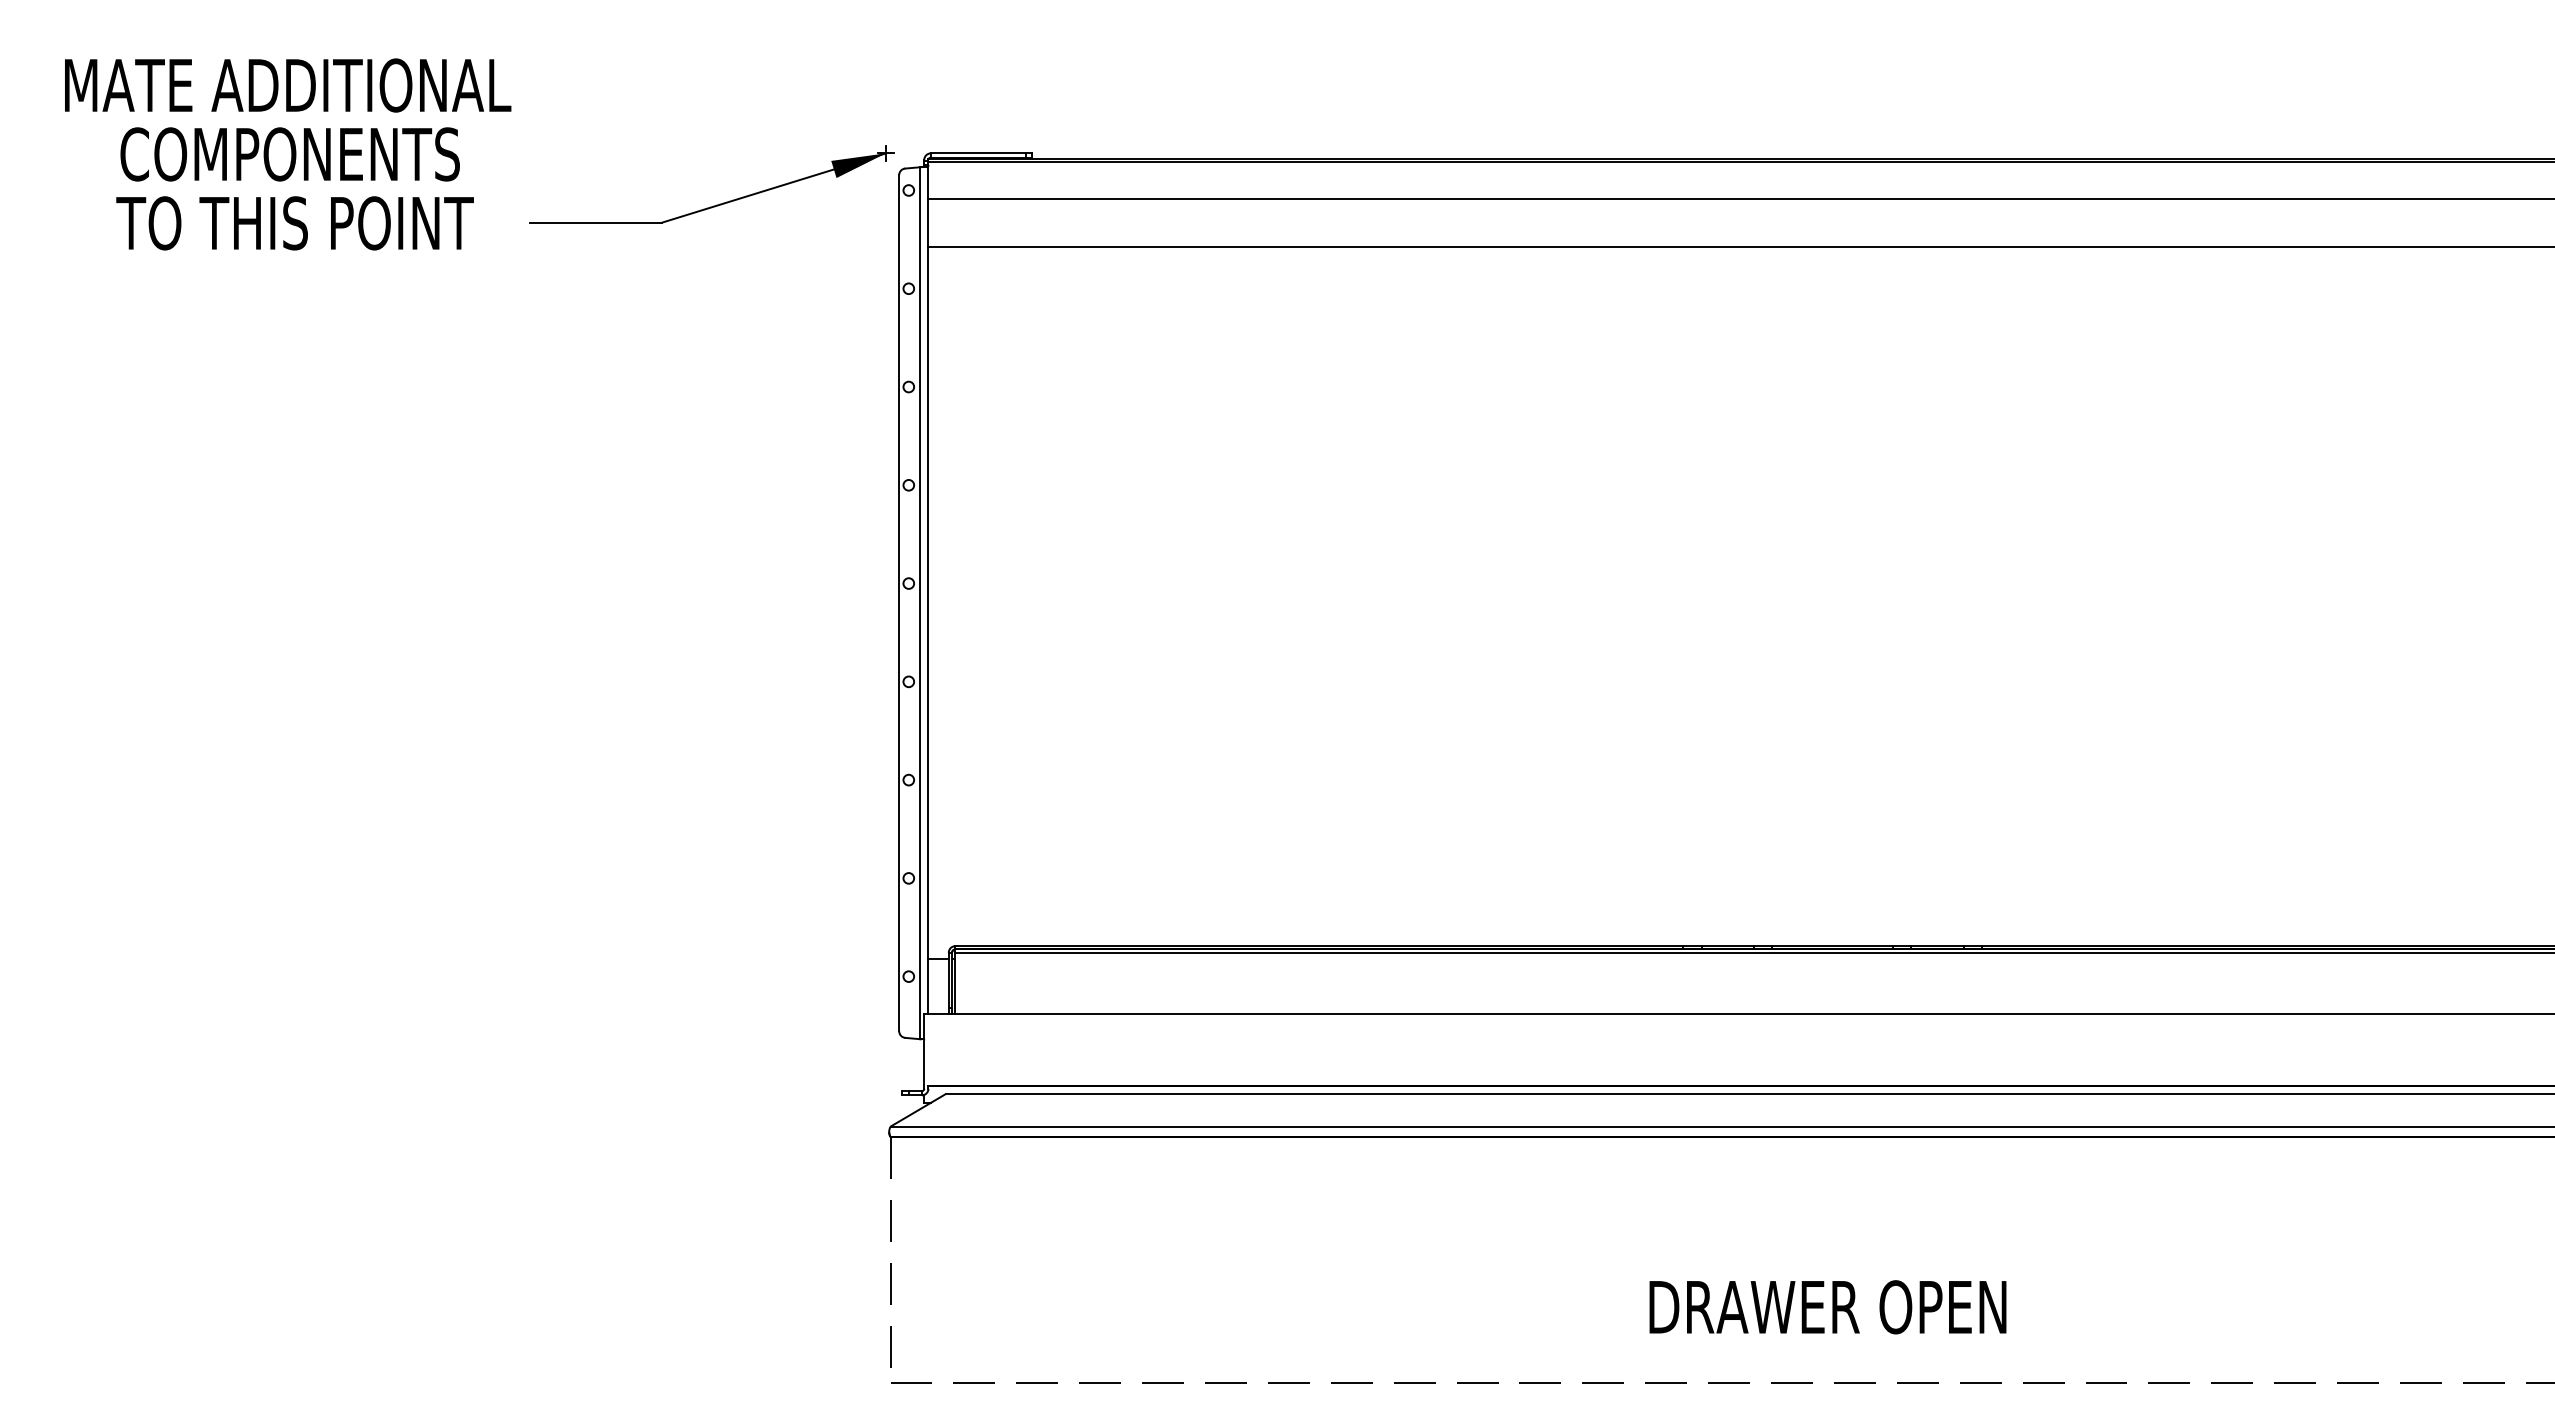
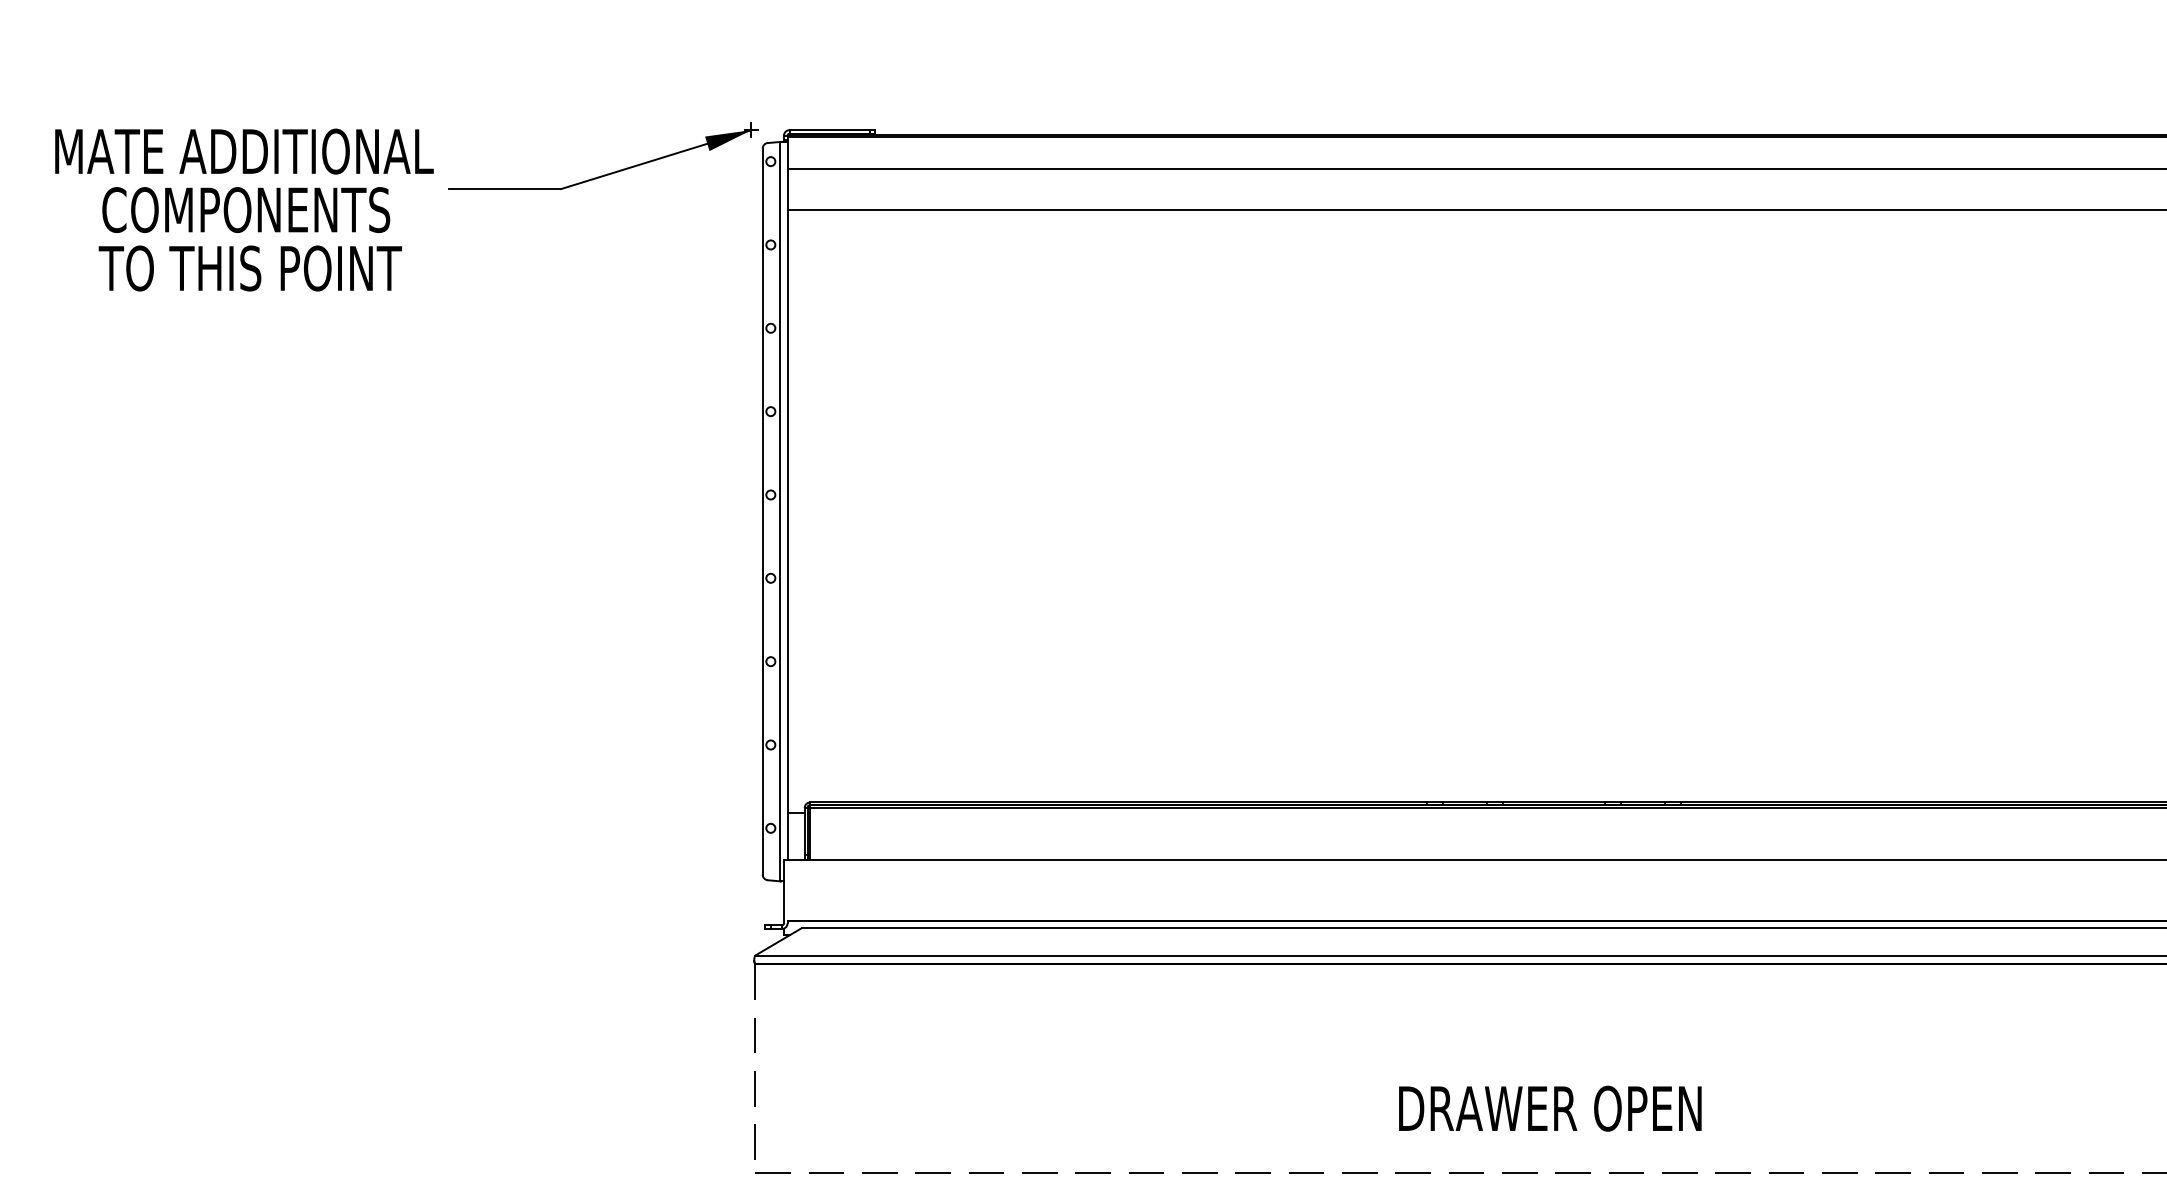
text: (288, 153) -> (244, 209), moved

